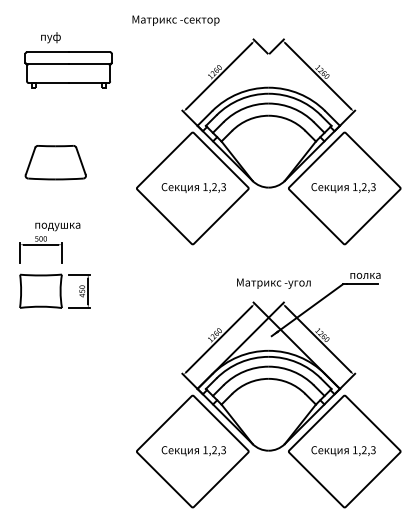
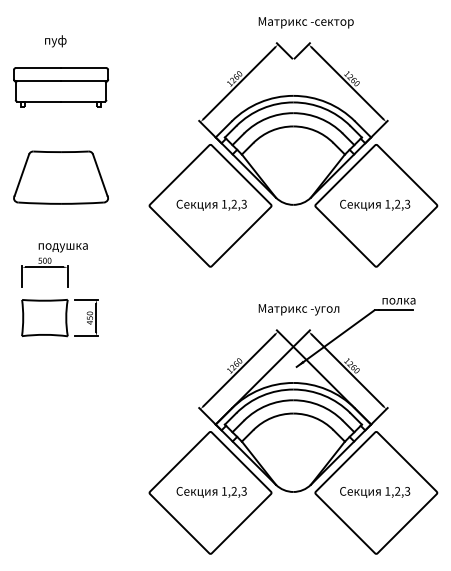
text: (175, 20) -> (305, 22), moved
part: (68, 69) -> (60, 87), moved
part: (55, 162) -> (60, 177), size x1.43

